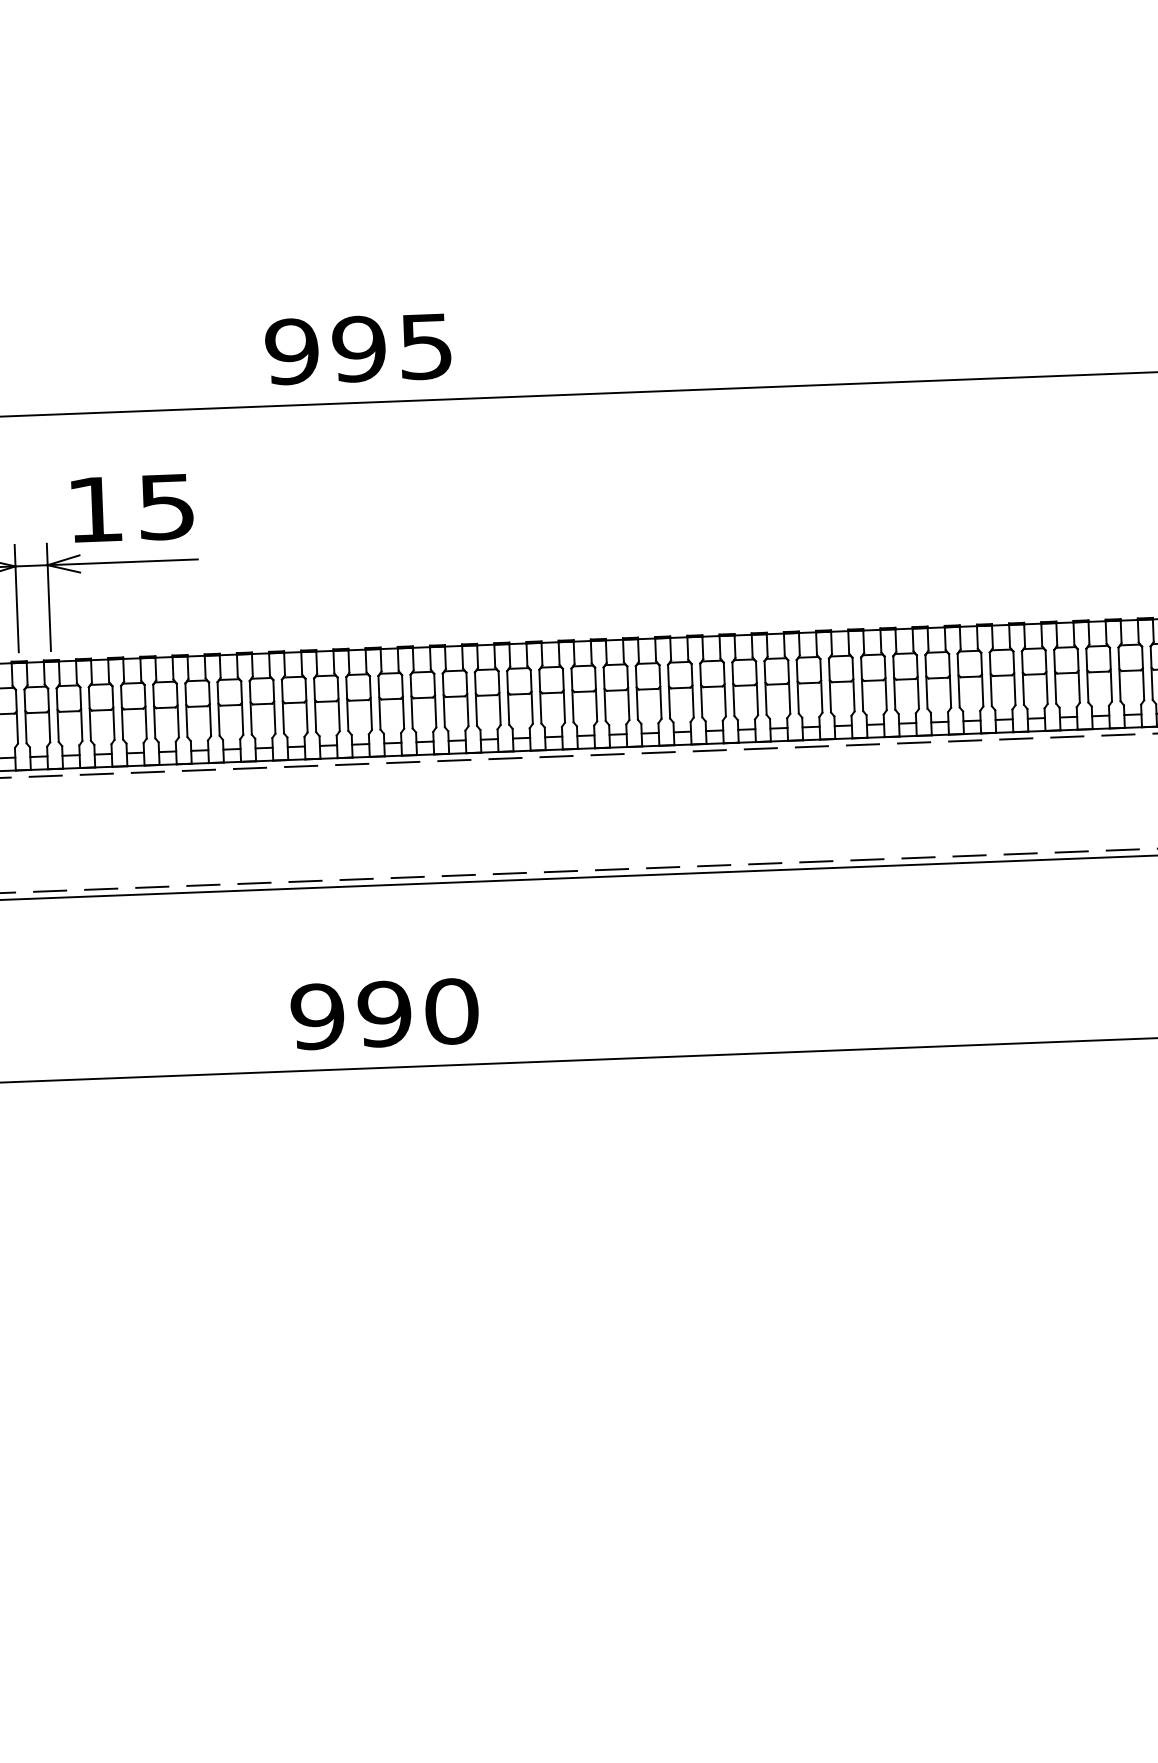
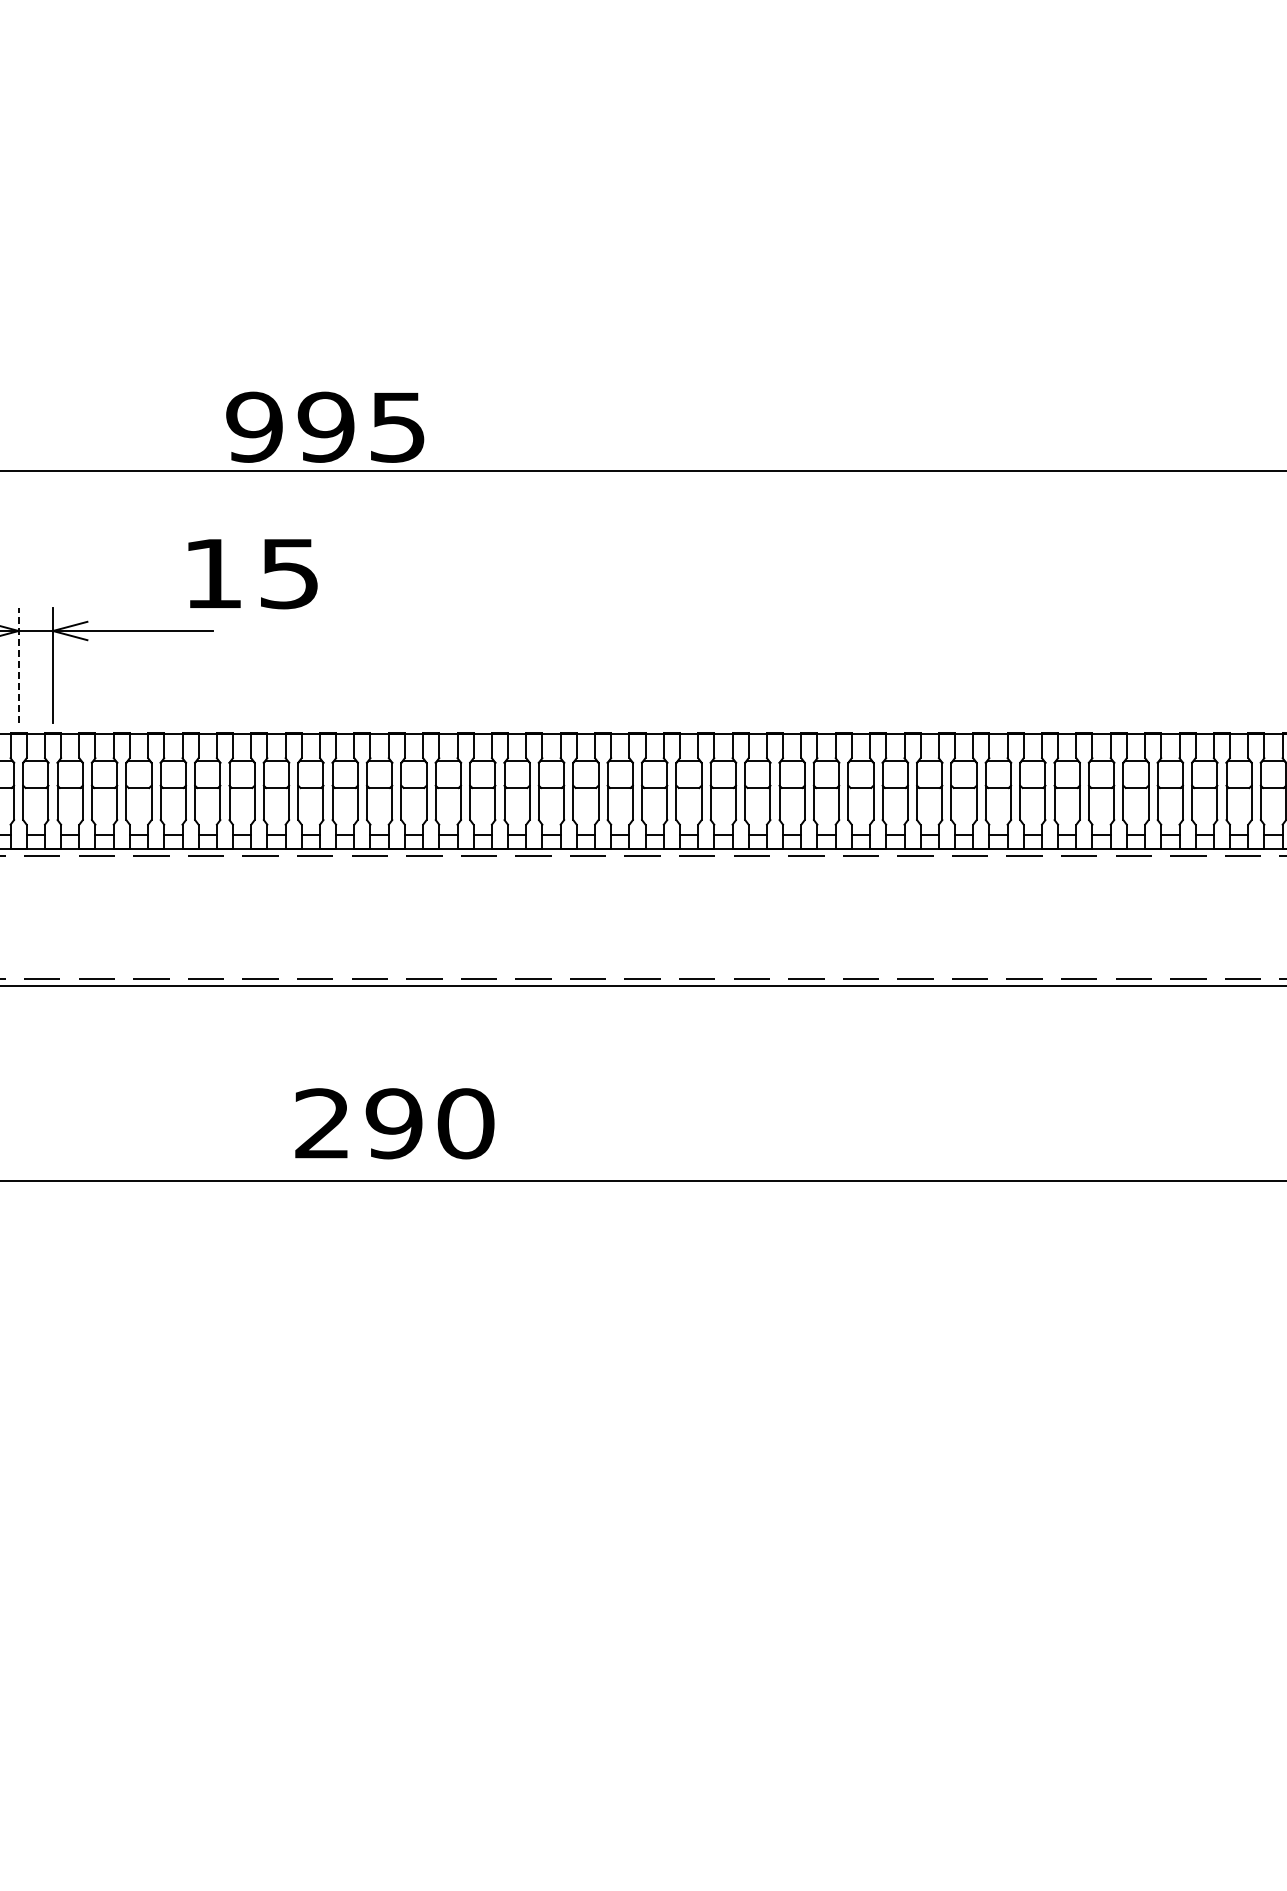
text: (358, 348) -> (325, 426), moved
text: (132, 508) -> (252, 574), moved
line: (16, 597) -> (18, 664), solid -> dashed
text: (317, 1016) -> (322, 1123), 990 -> 290

